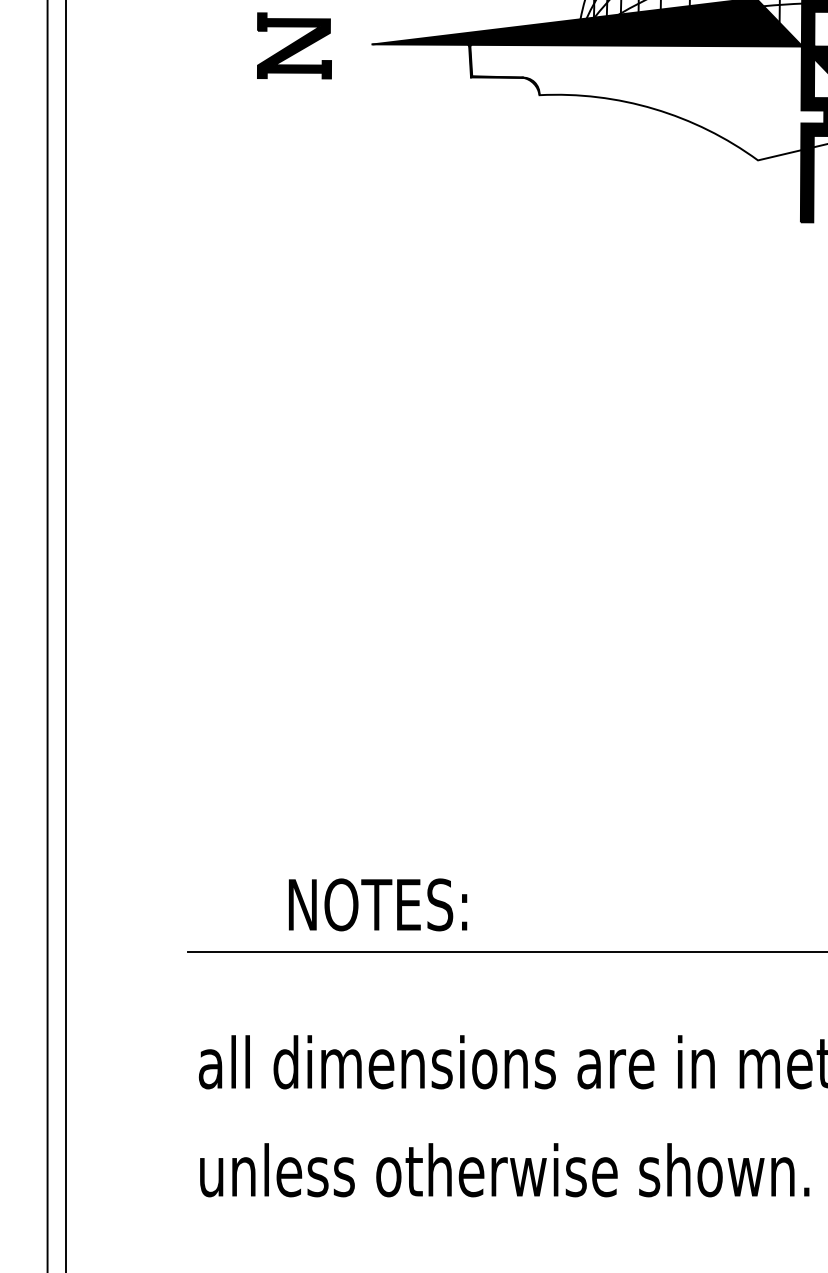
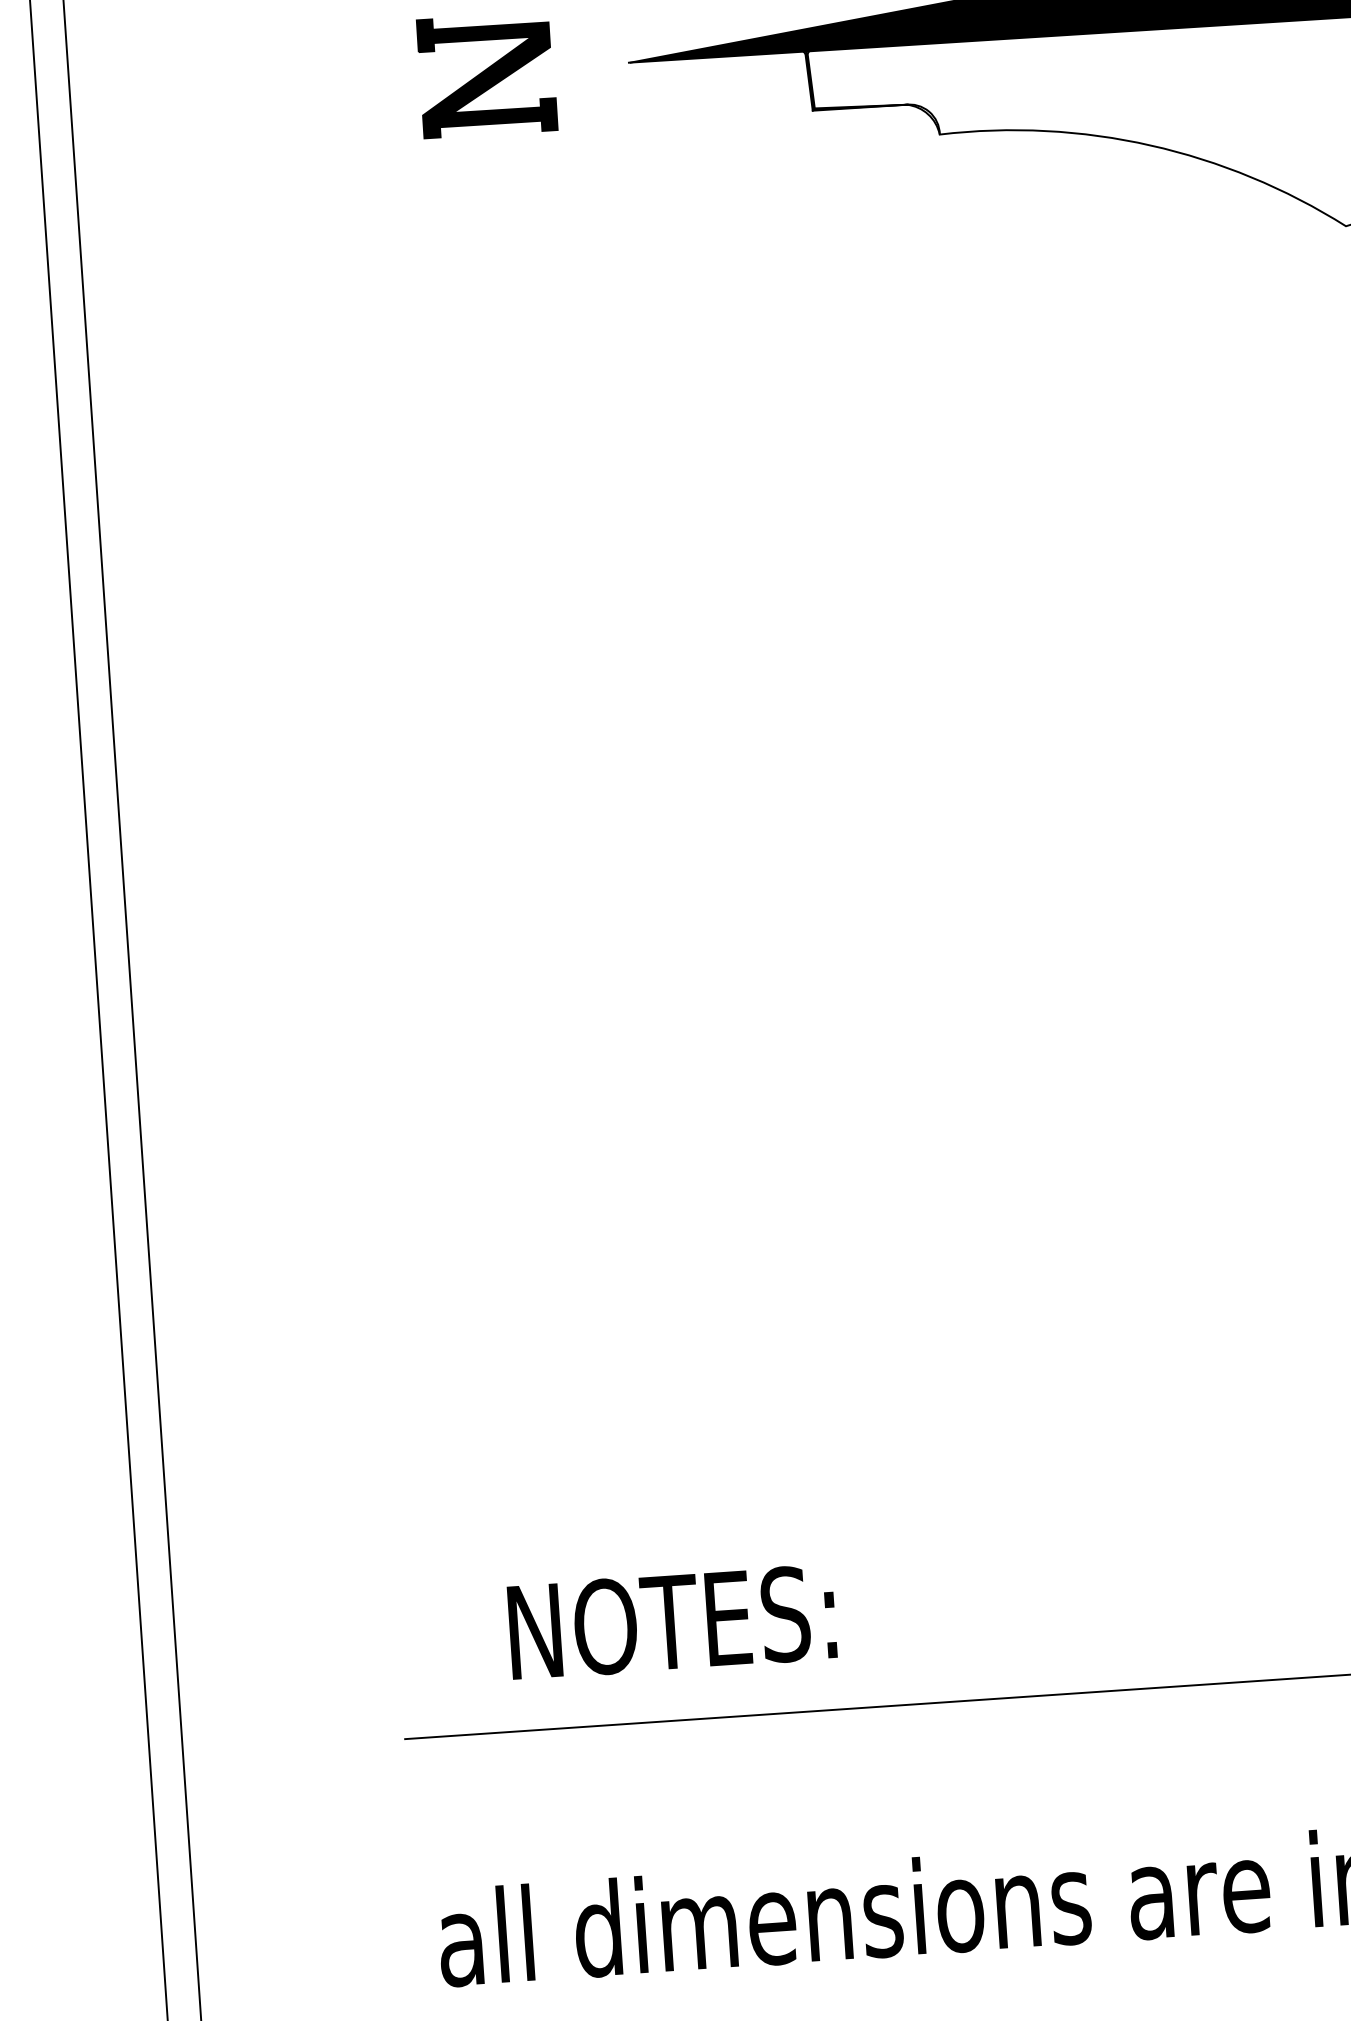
text: (378, 904) -> (673, 1621), moved

